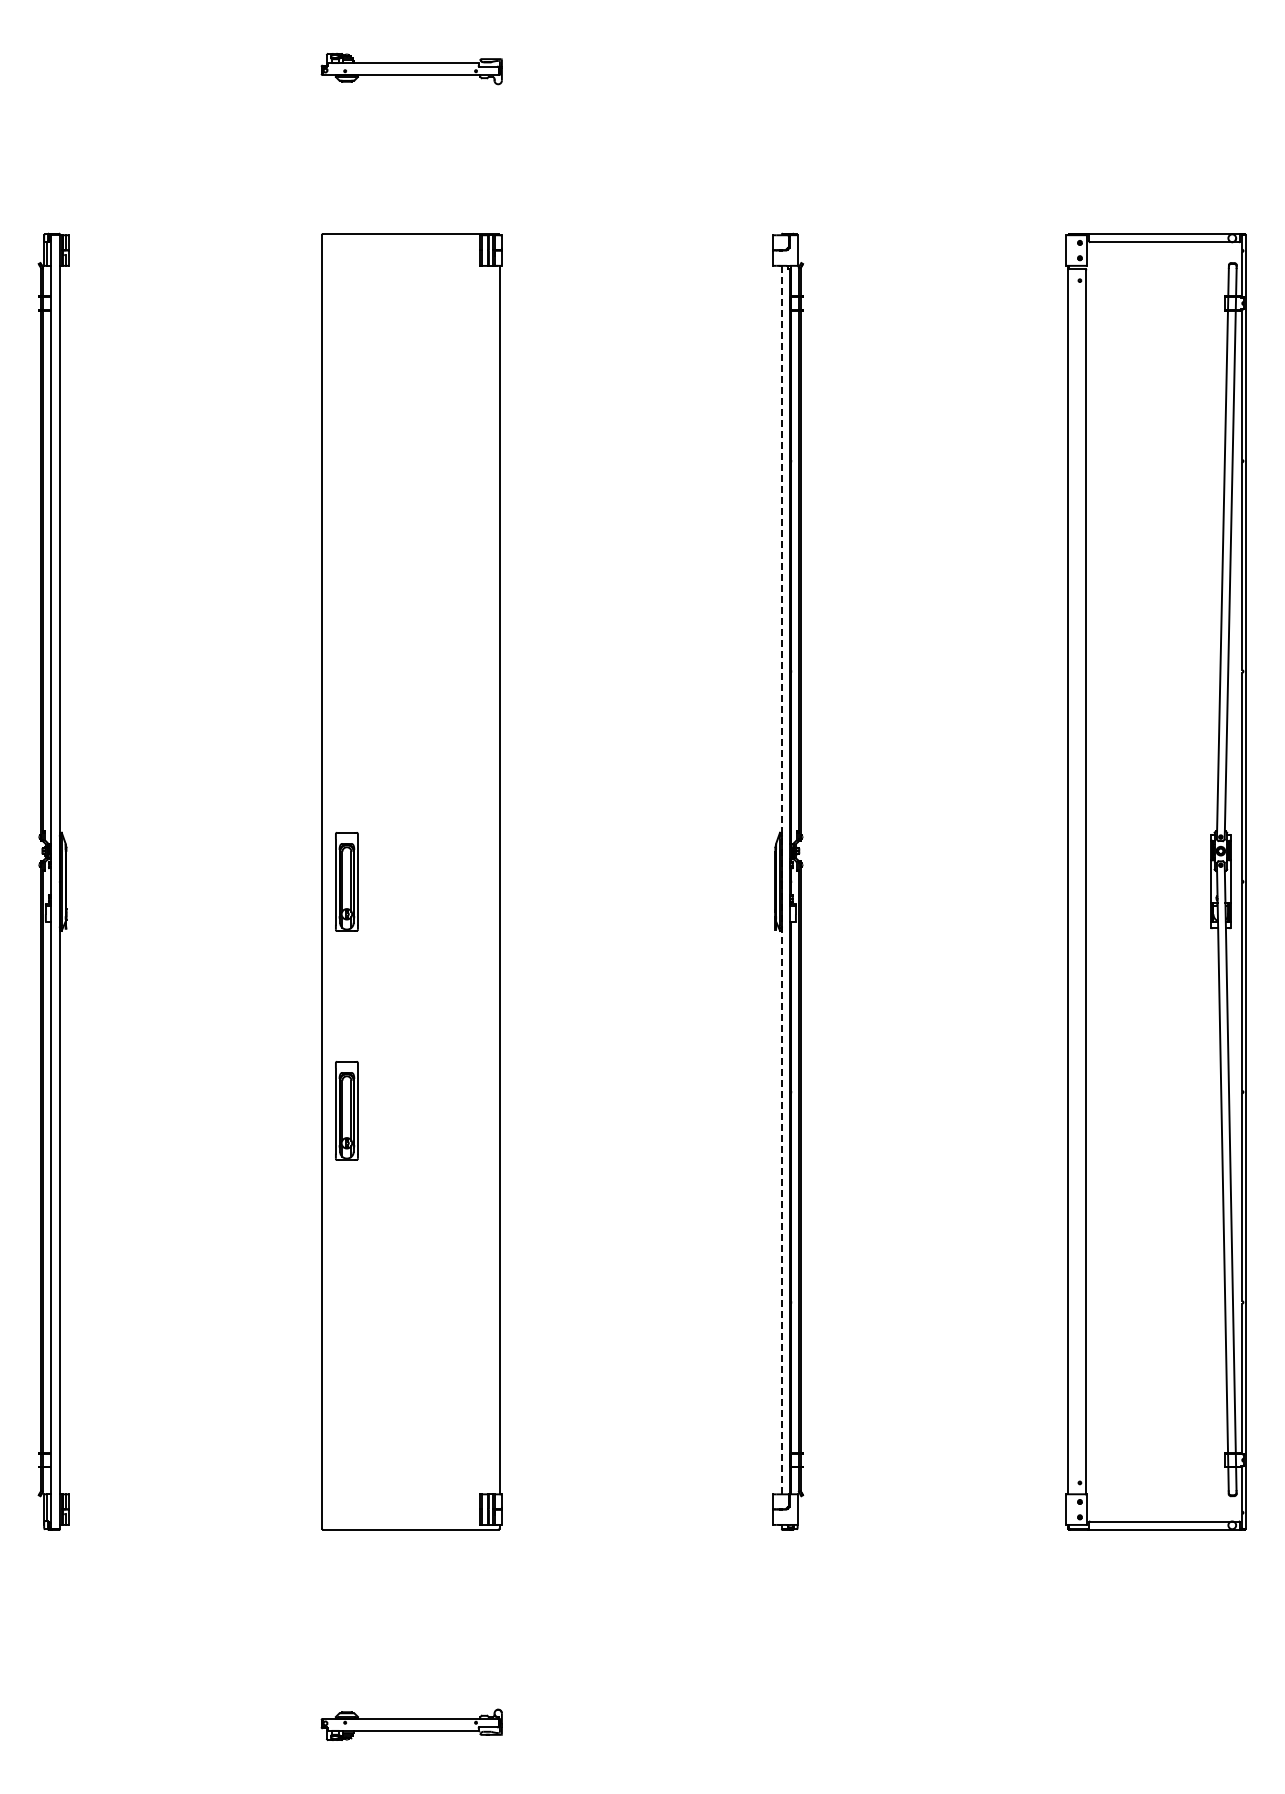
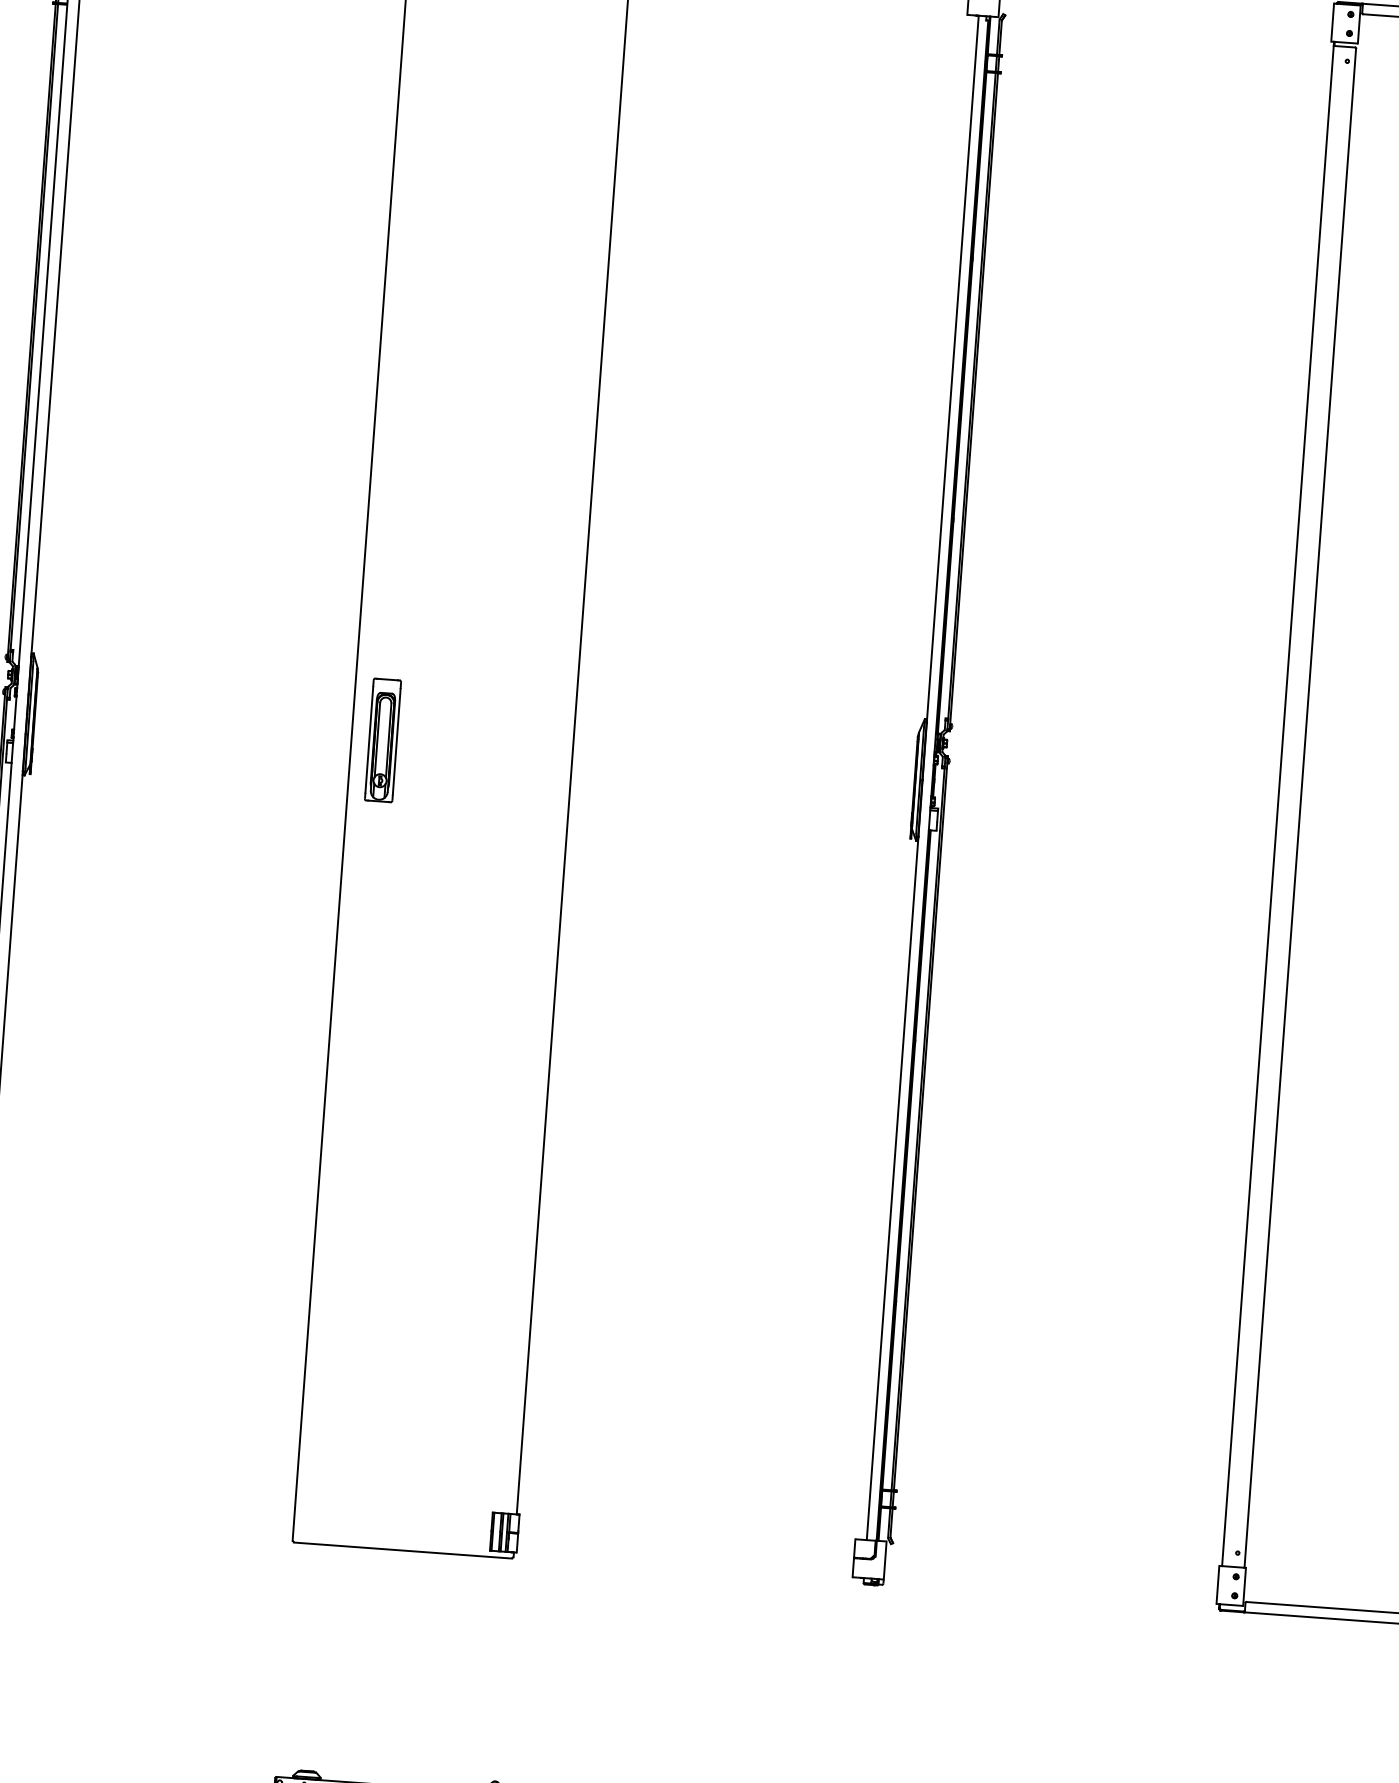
line: (781, 879) -> (922, 777), dashed -> solid
part: (346, 1110) -> (361, 1024), removed

